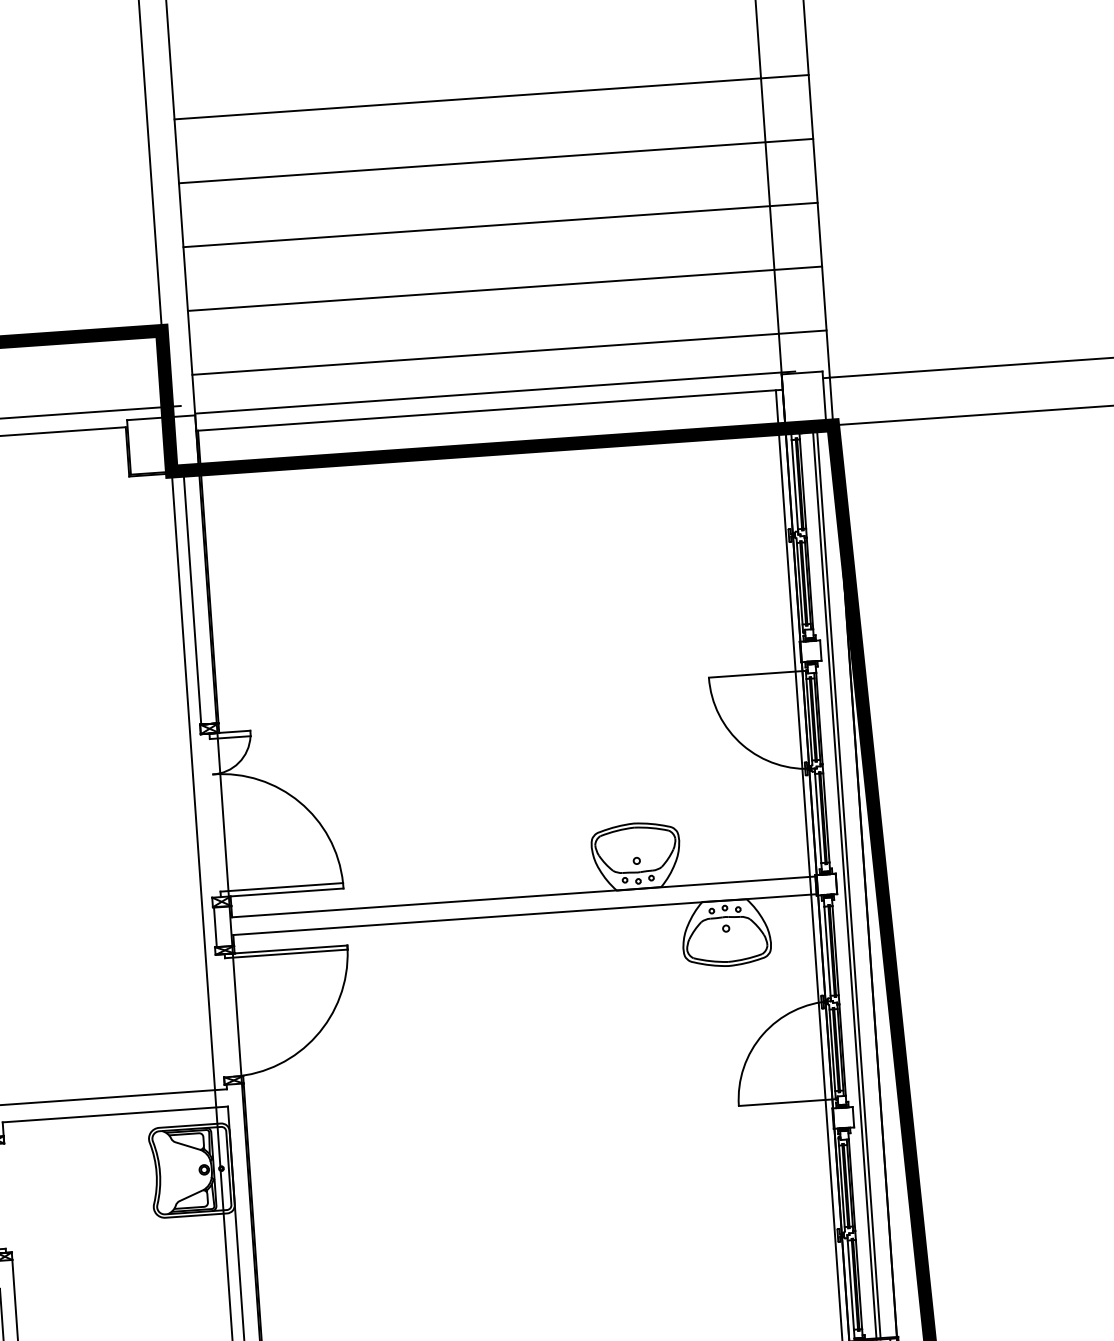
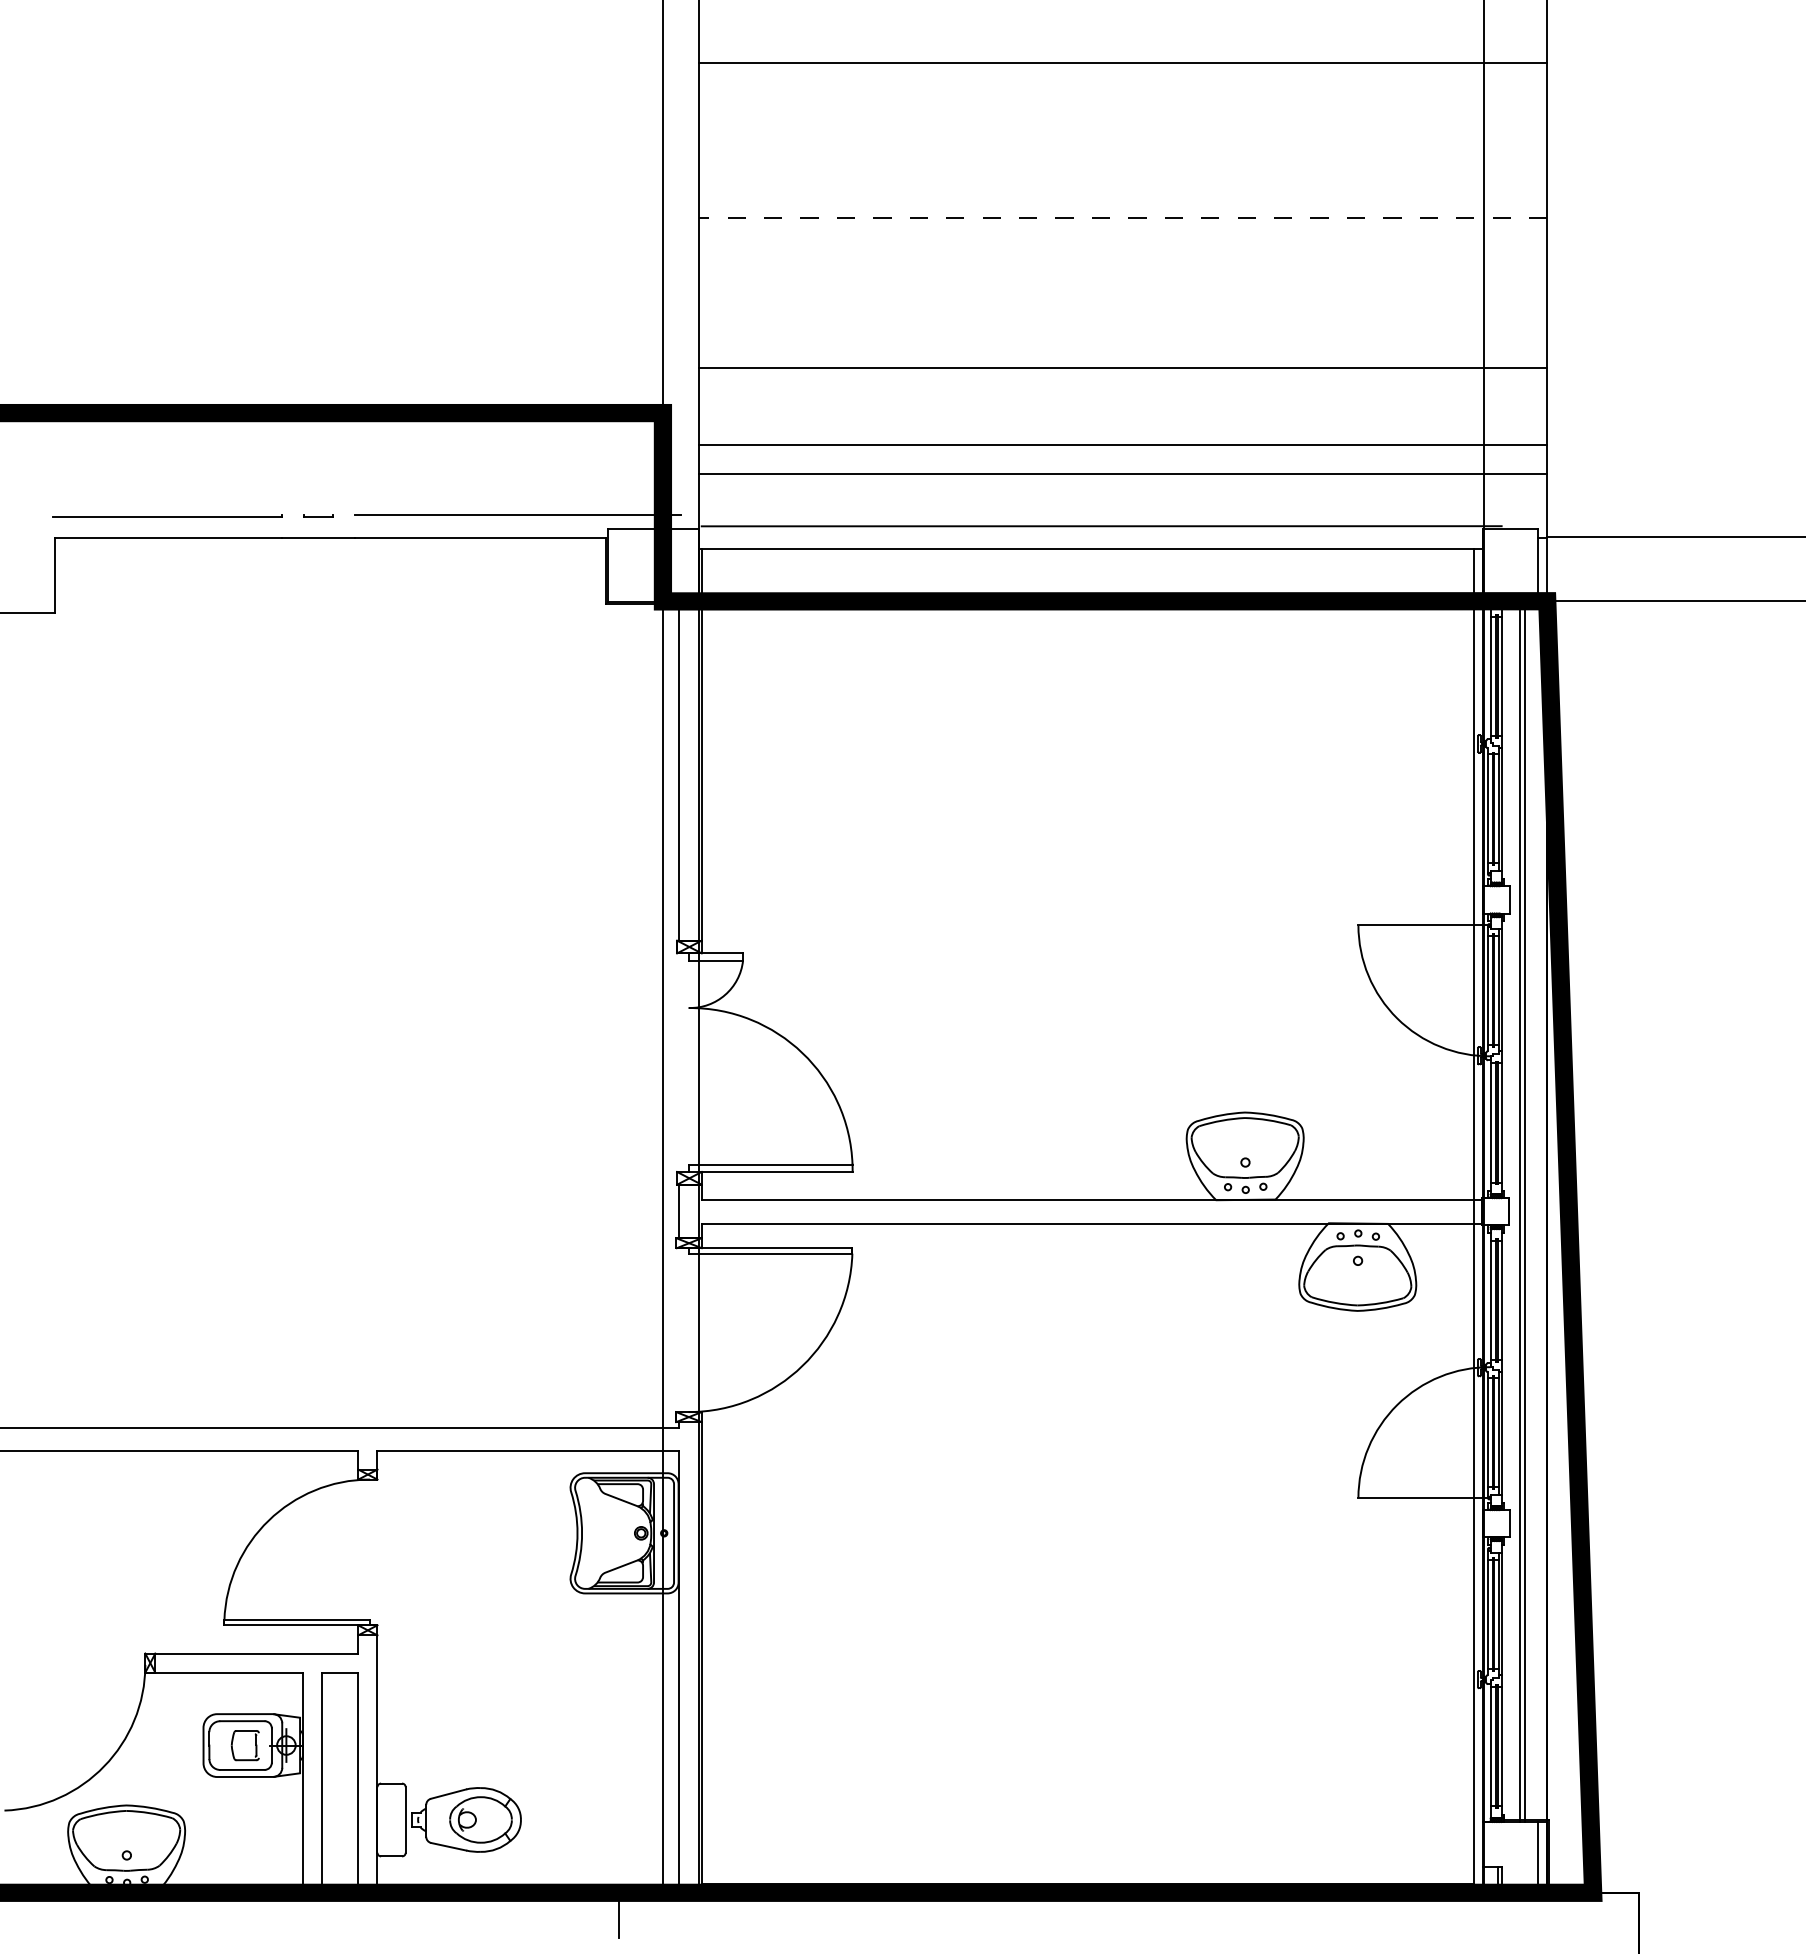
line: (491, 96) -> (1123, 62), moved
line: (496, 161) -> (1123, 218), solid -> dashed
line: (500, 224) -> (1123, 367), moved
line: (505, 289) -> (1123, 445), moved

